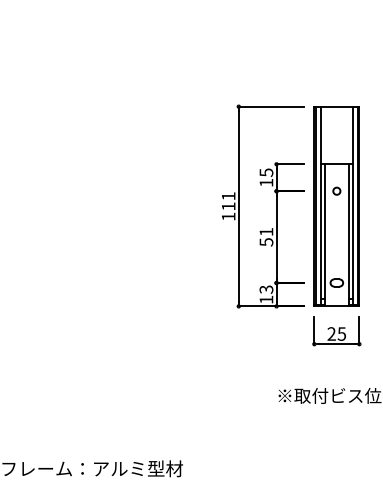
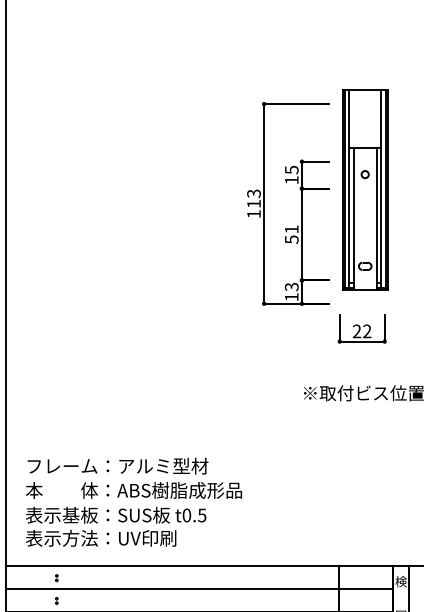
text: (228, 196) -> (253, 193), 111 -> 113
part: (337, 206) -> (365, 189), moved
text: (342, 334) -> (367, 331), 25 -> 22

